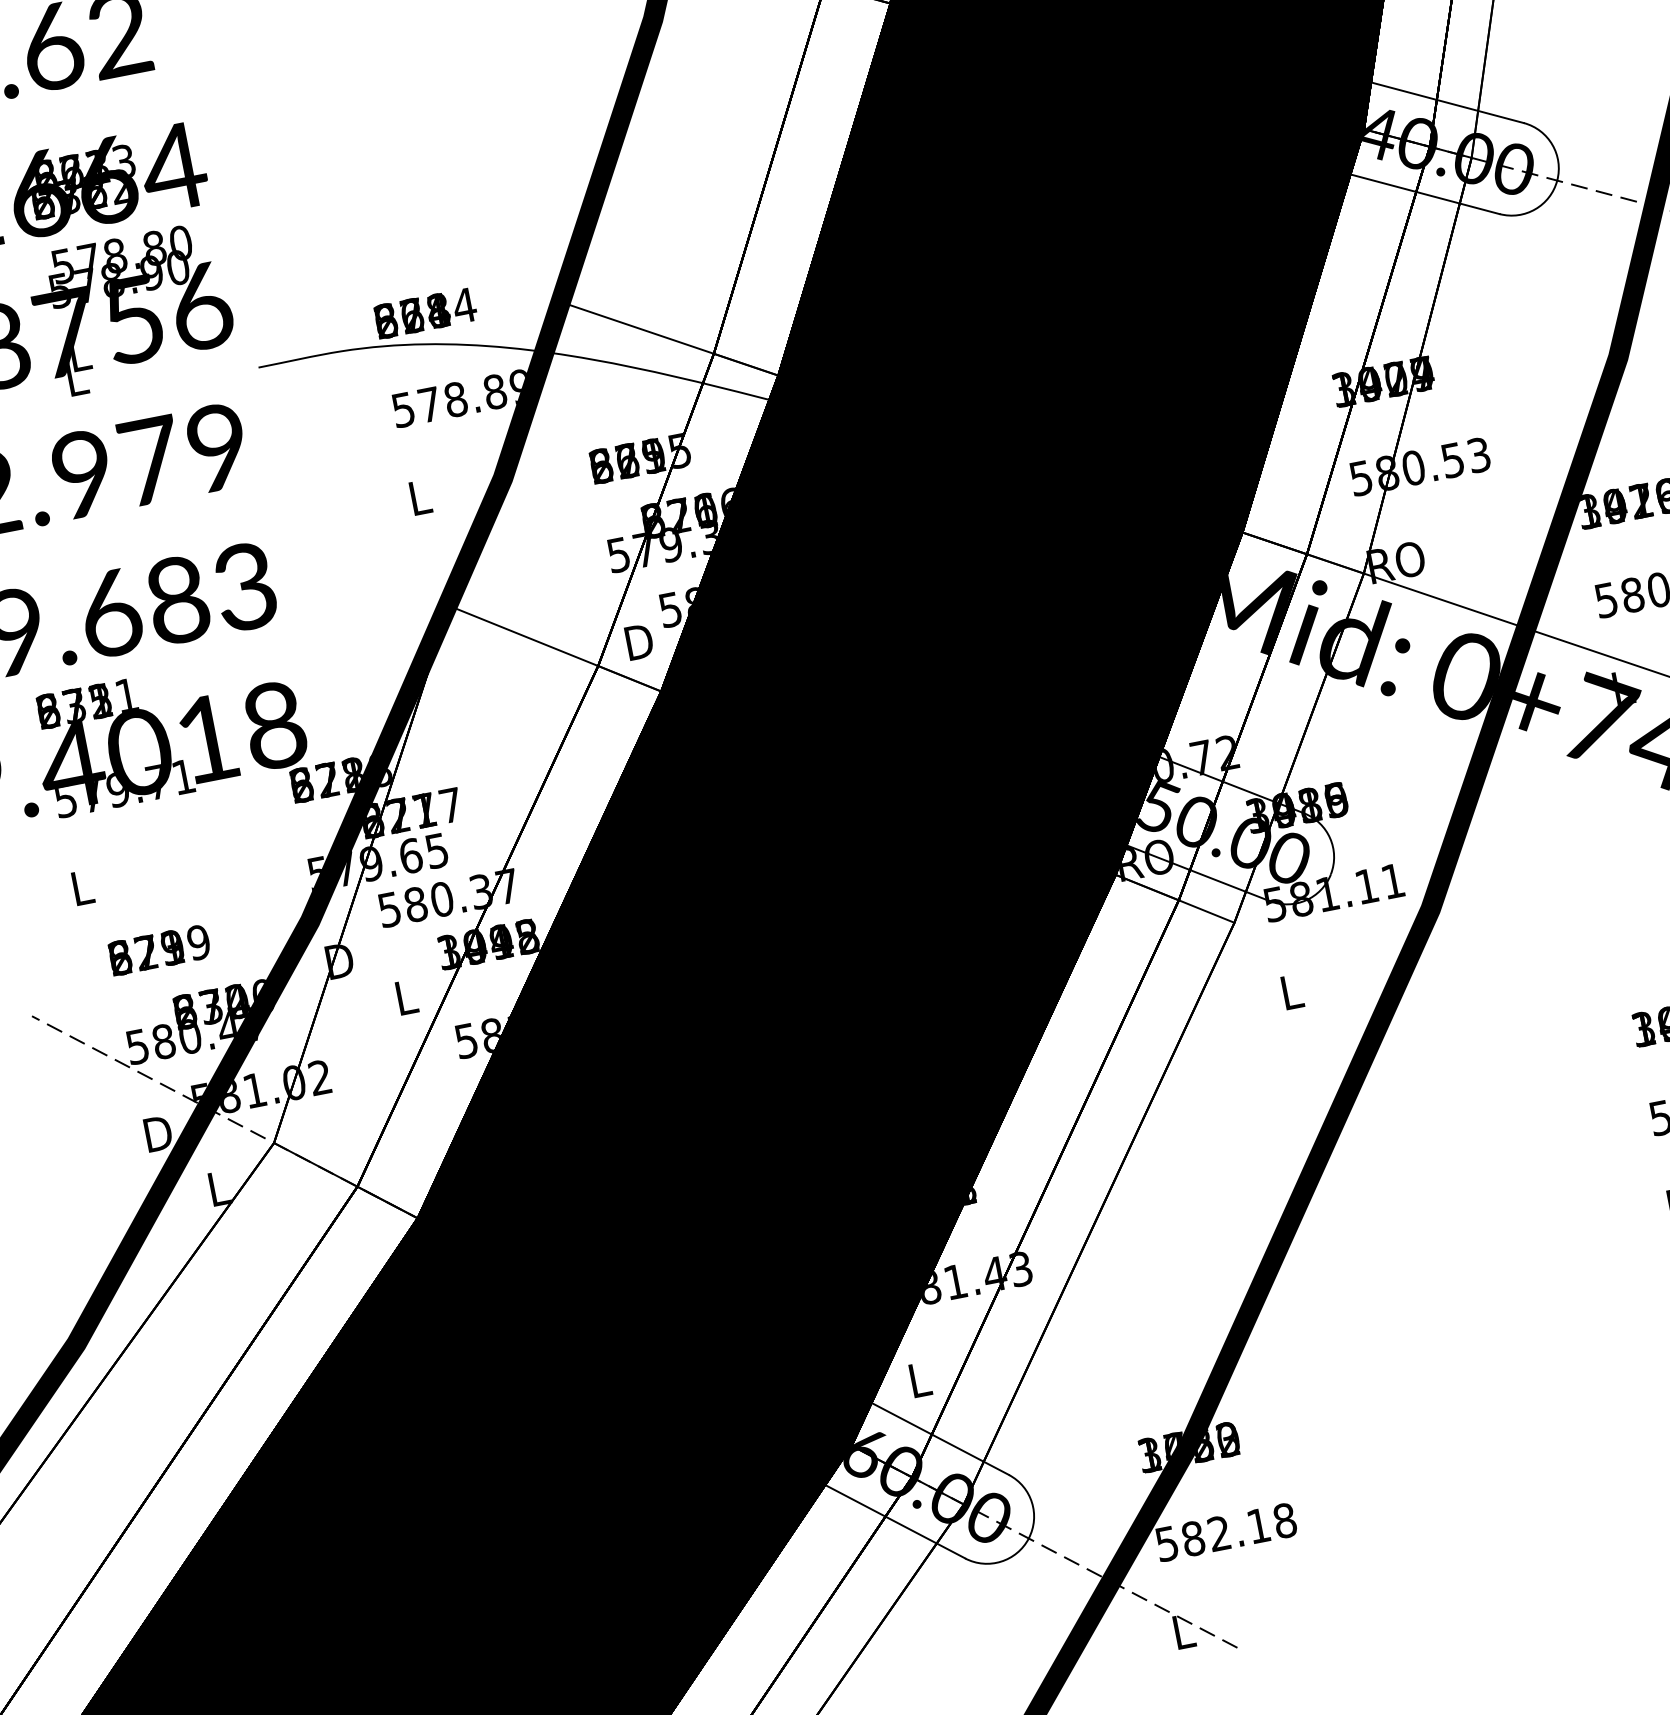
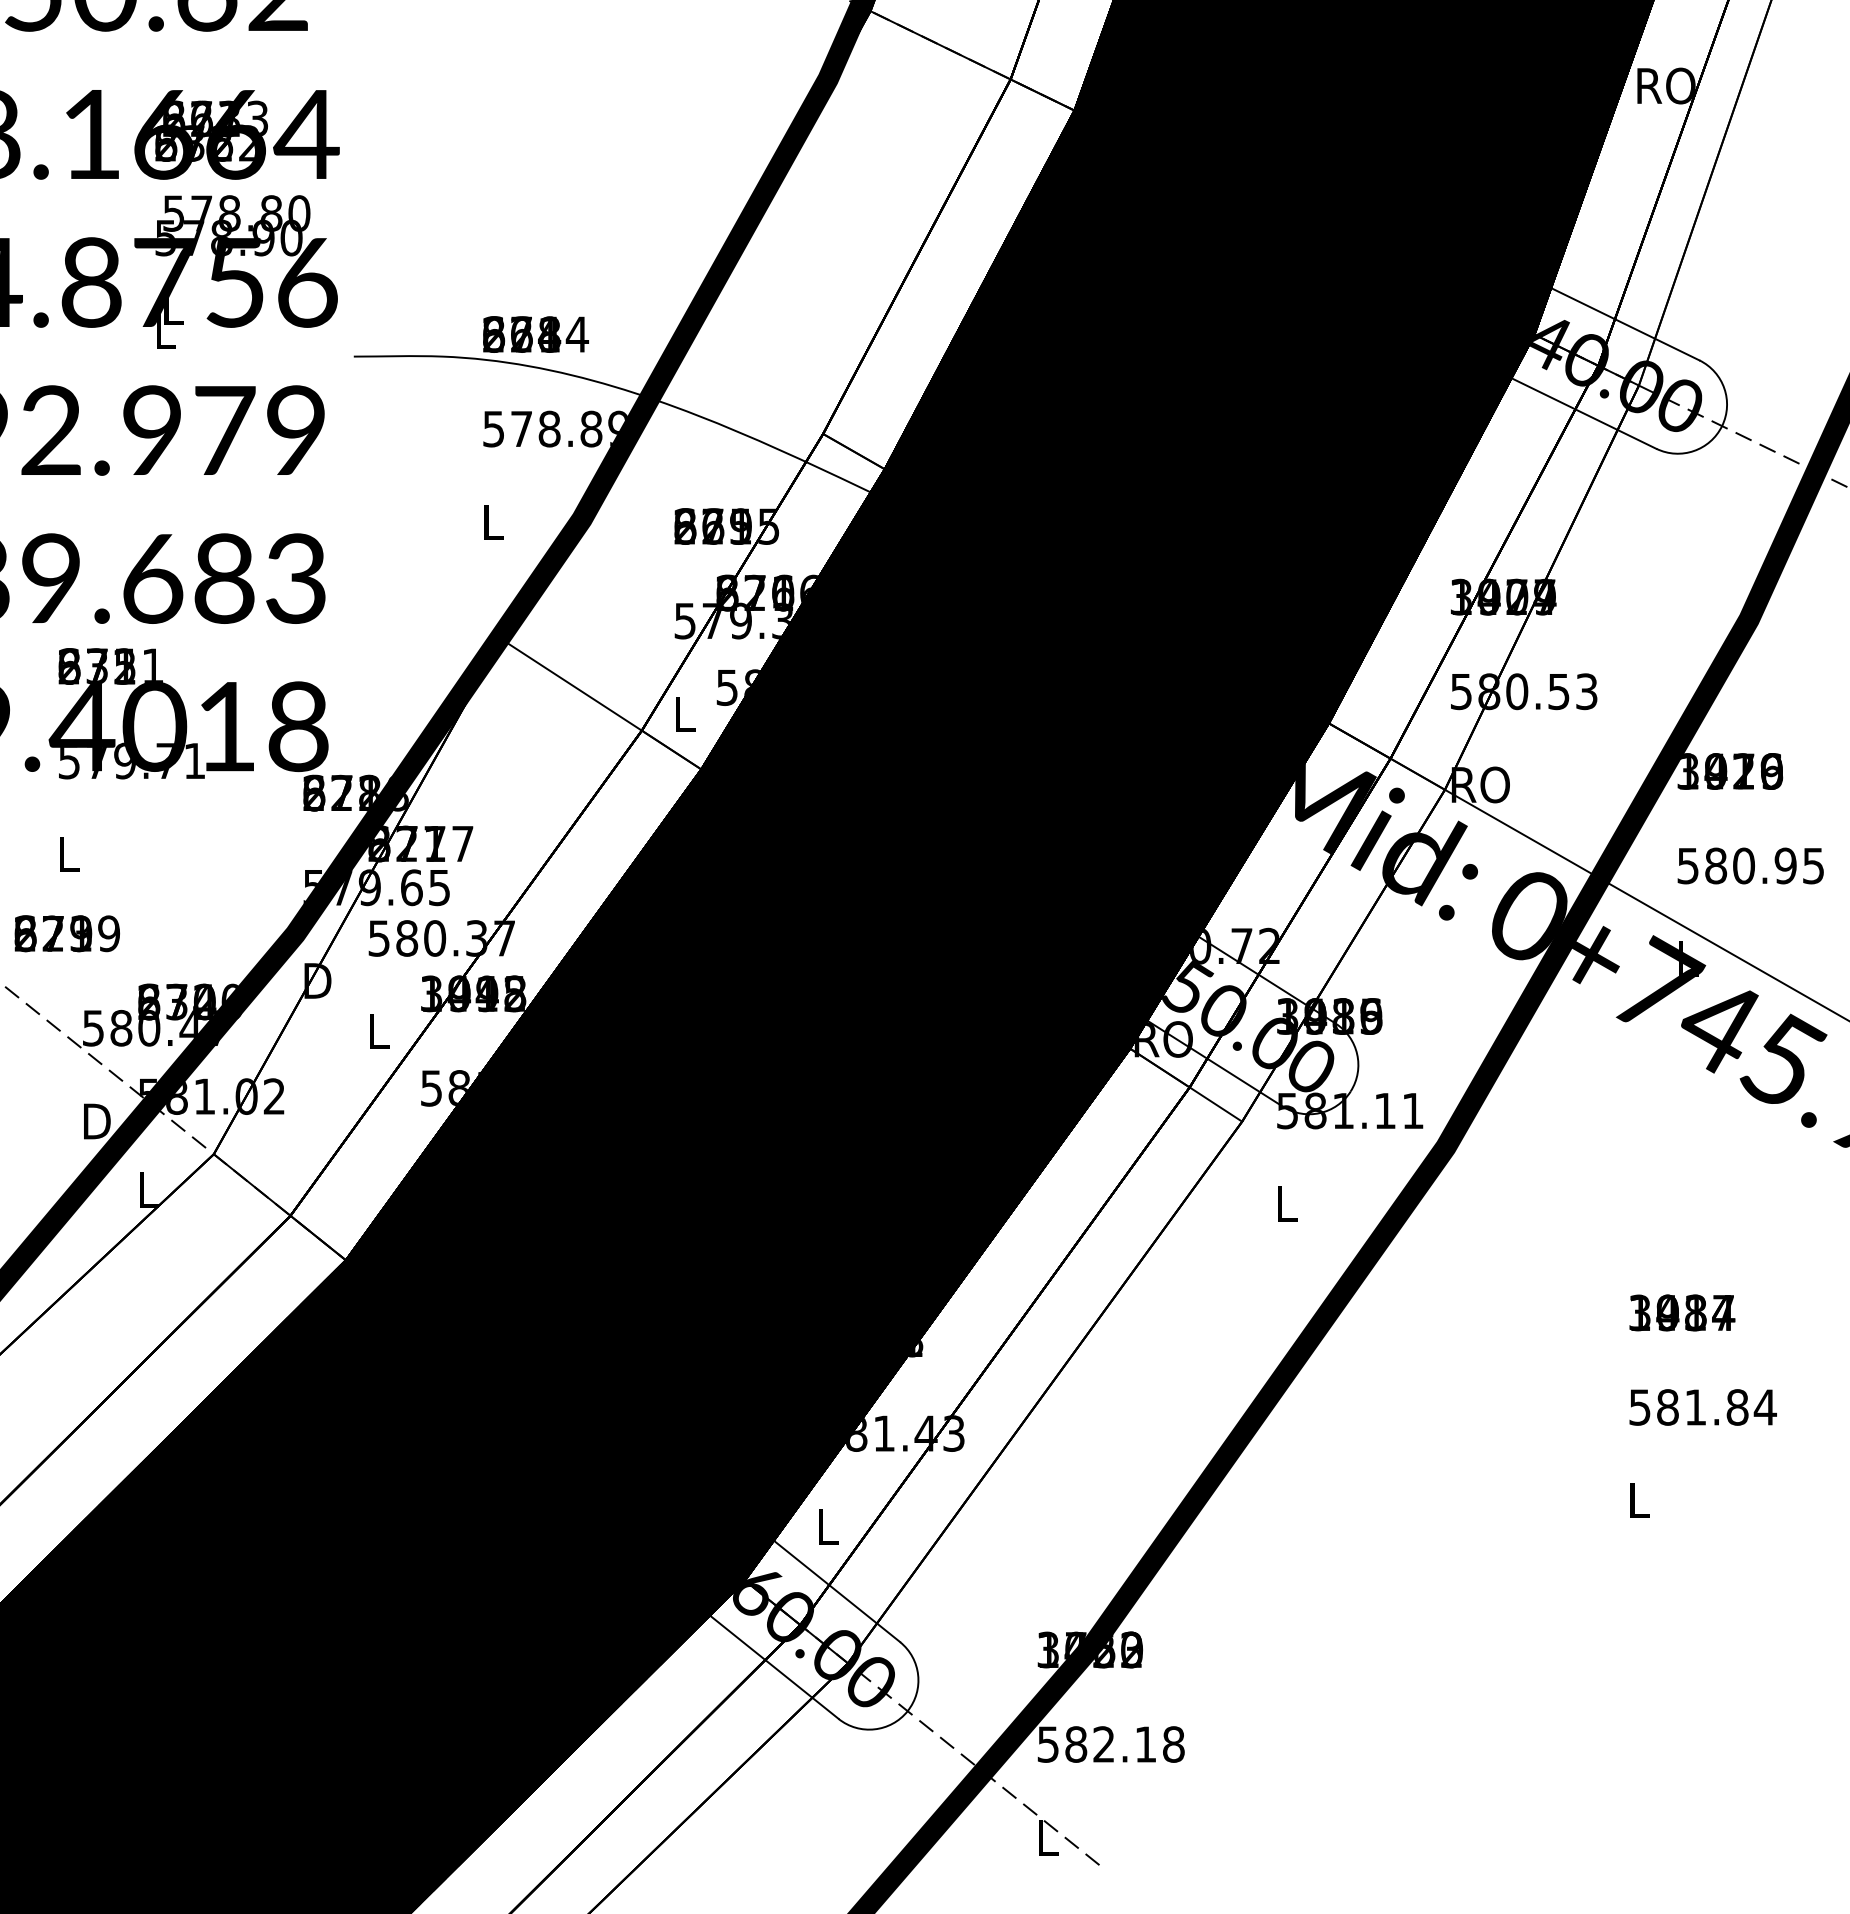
line: (638, 328) -> (751, 392), removed
text: (639, 642) -> (688, 714), D -> L
text: (158, 950) -> (66, 933), moved

